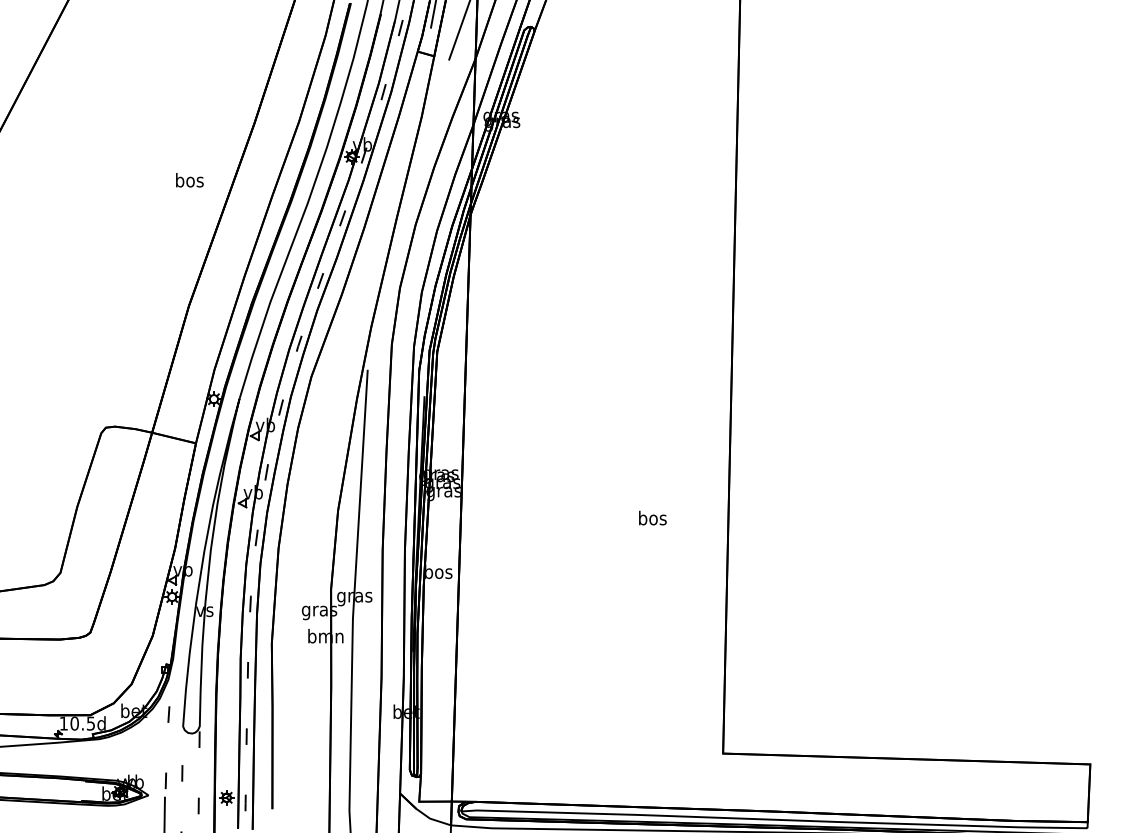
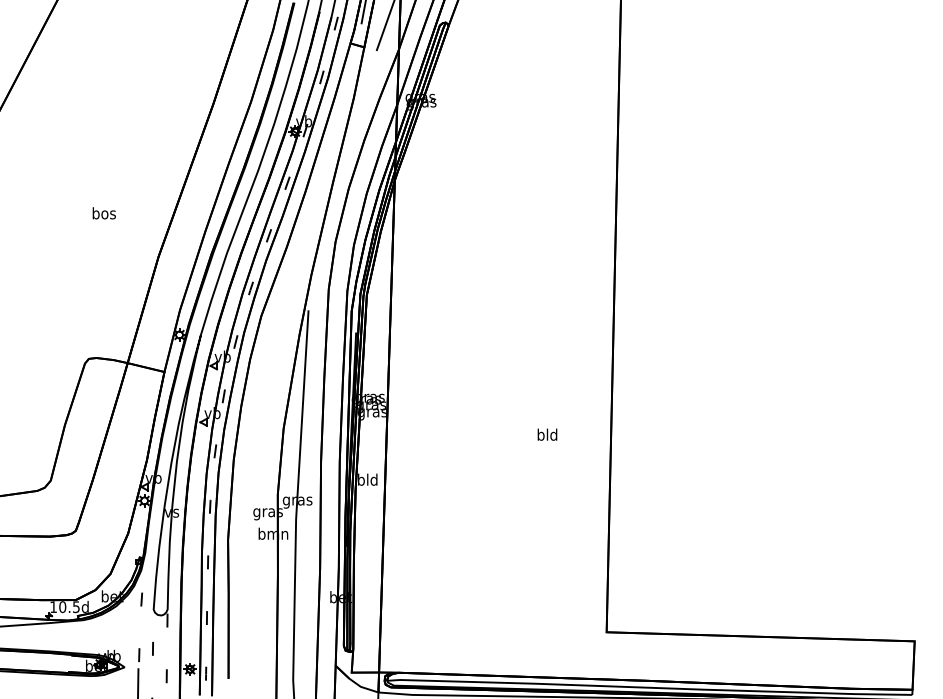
text: (188, 180) -> (103, 213), moved
text: (652, 517) -> (547, 434), bos -> bld
text: (439, 571) -> (368, 479), bos -> bld

